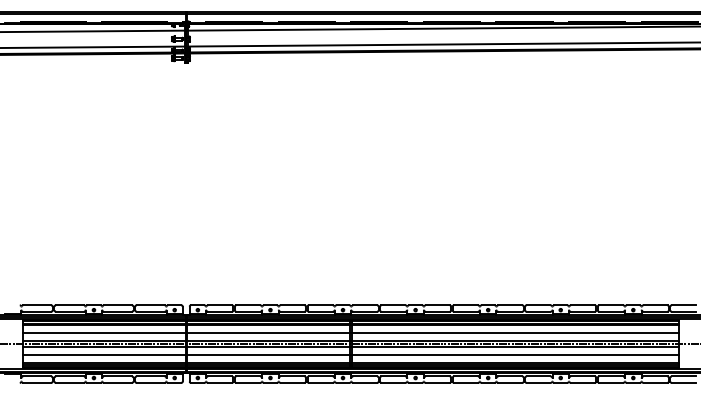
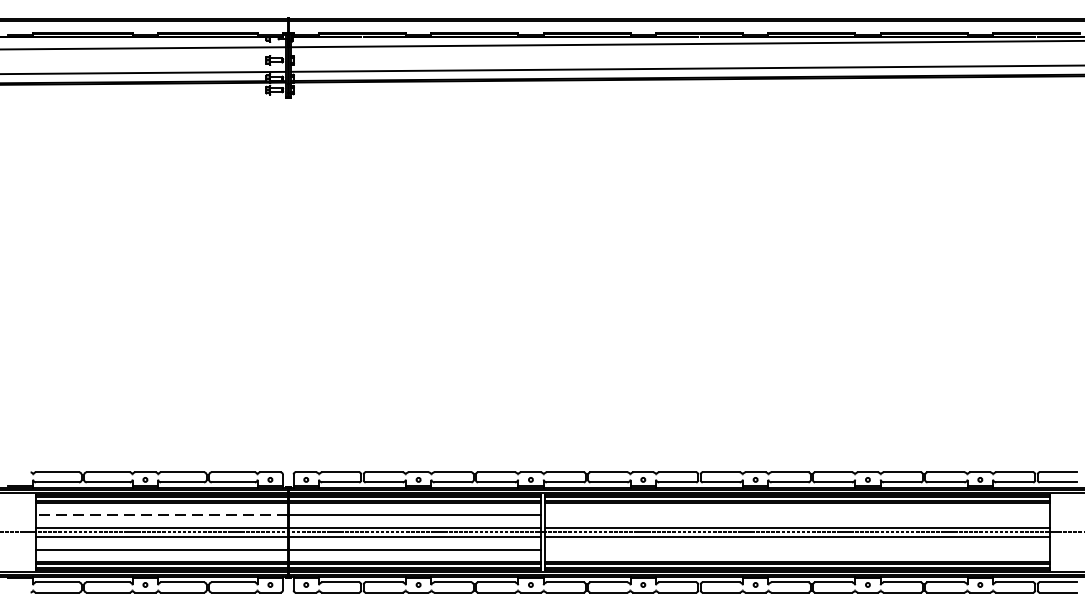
line: (104, 333) -> (161, 516), solid -> dashed
line: (515, 333) -> (797, 516), removed
line: (515, 355) -> (797, 550), removed

